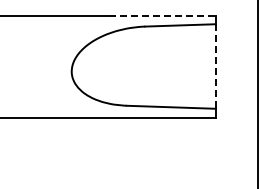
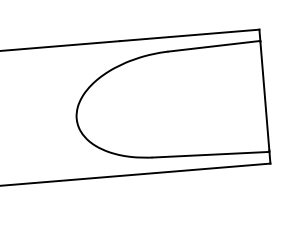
line: (162, 15) -> (189, 35), dashed -> solid
line: (215, 65) -> (264, 95), dashed -> solid

